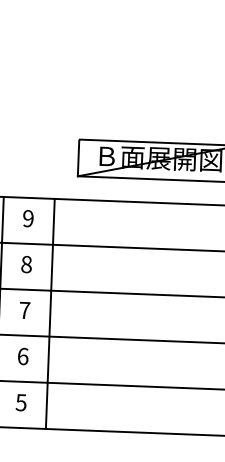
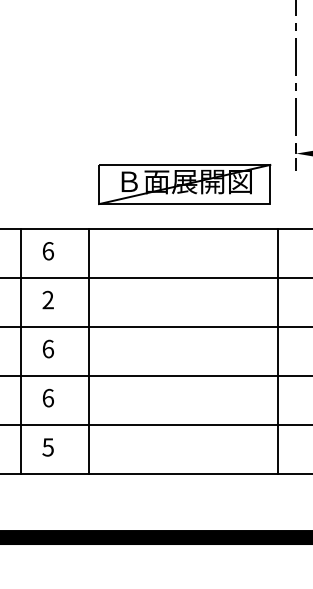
text: (27, 218) -> (47, 251), 9 -> 6
text: (25, 263) -> (47, 299), 8 -> 2
text: (24, 309) -> (47, 348), 7 -> 6
line: (50, 313) -> (88, 351), moved

